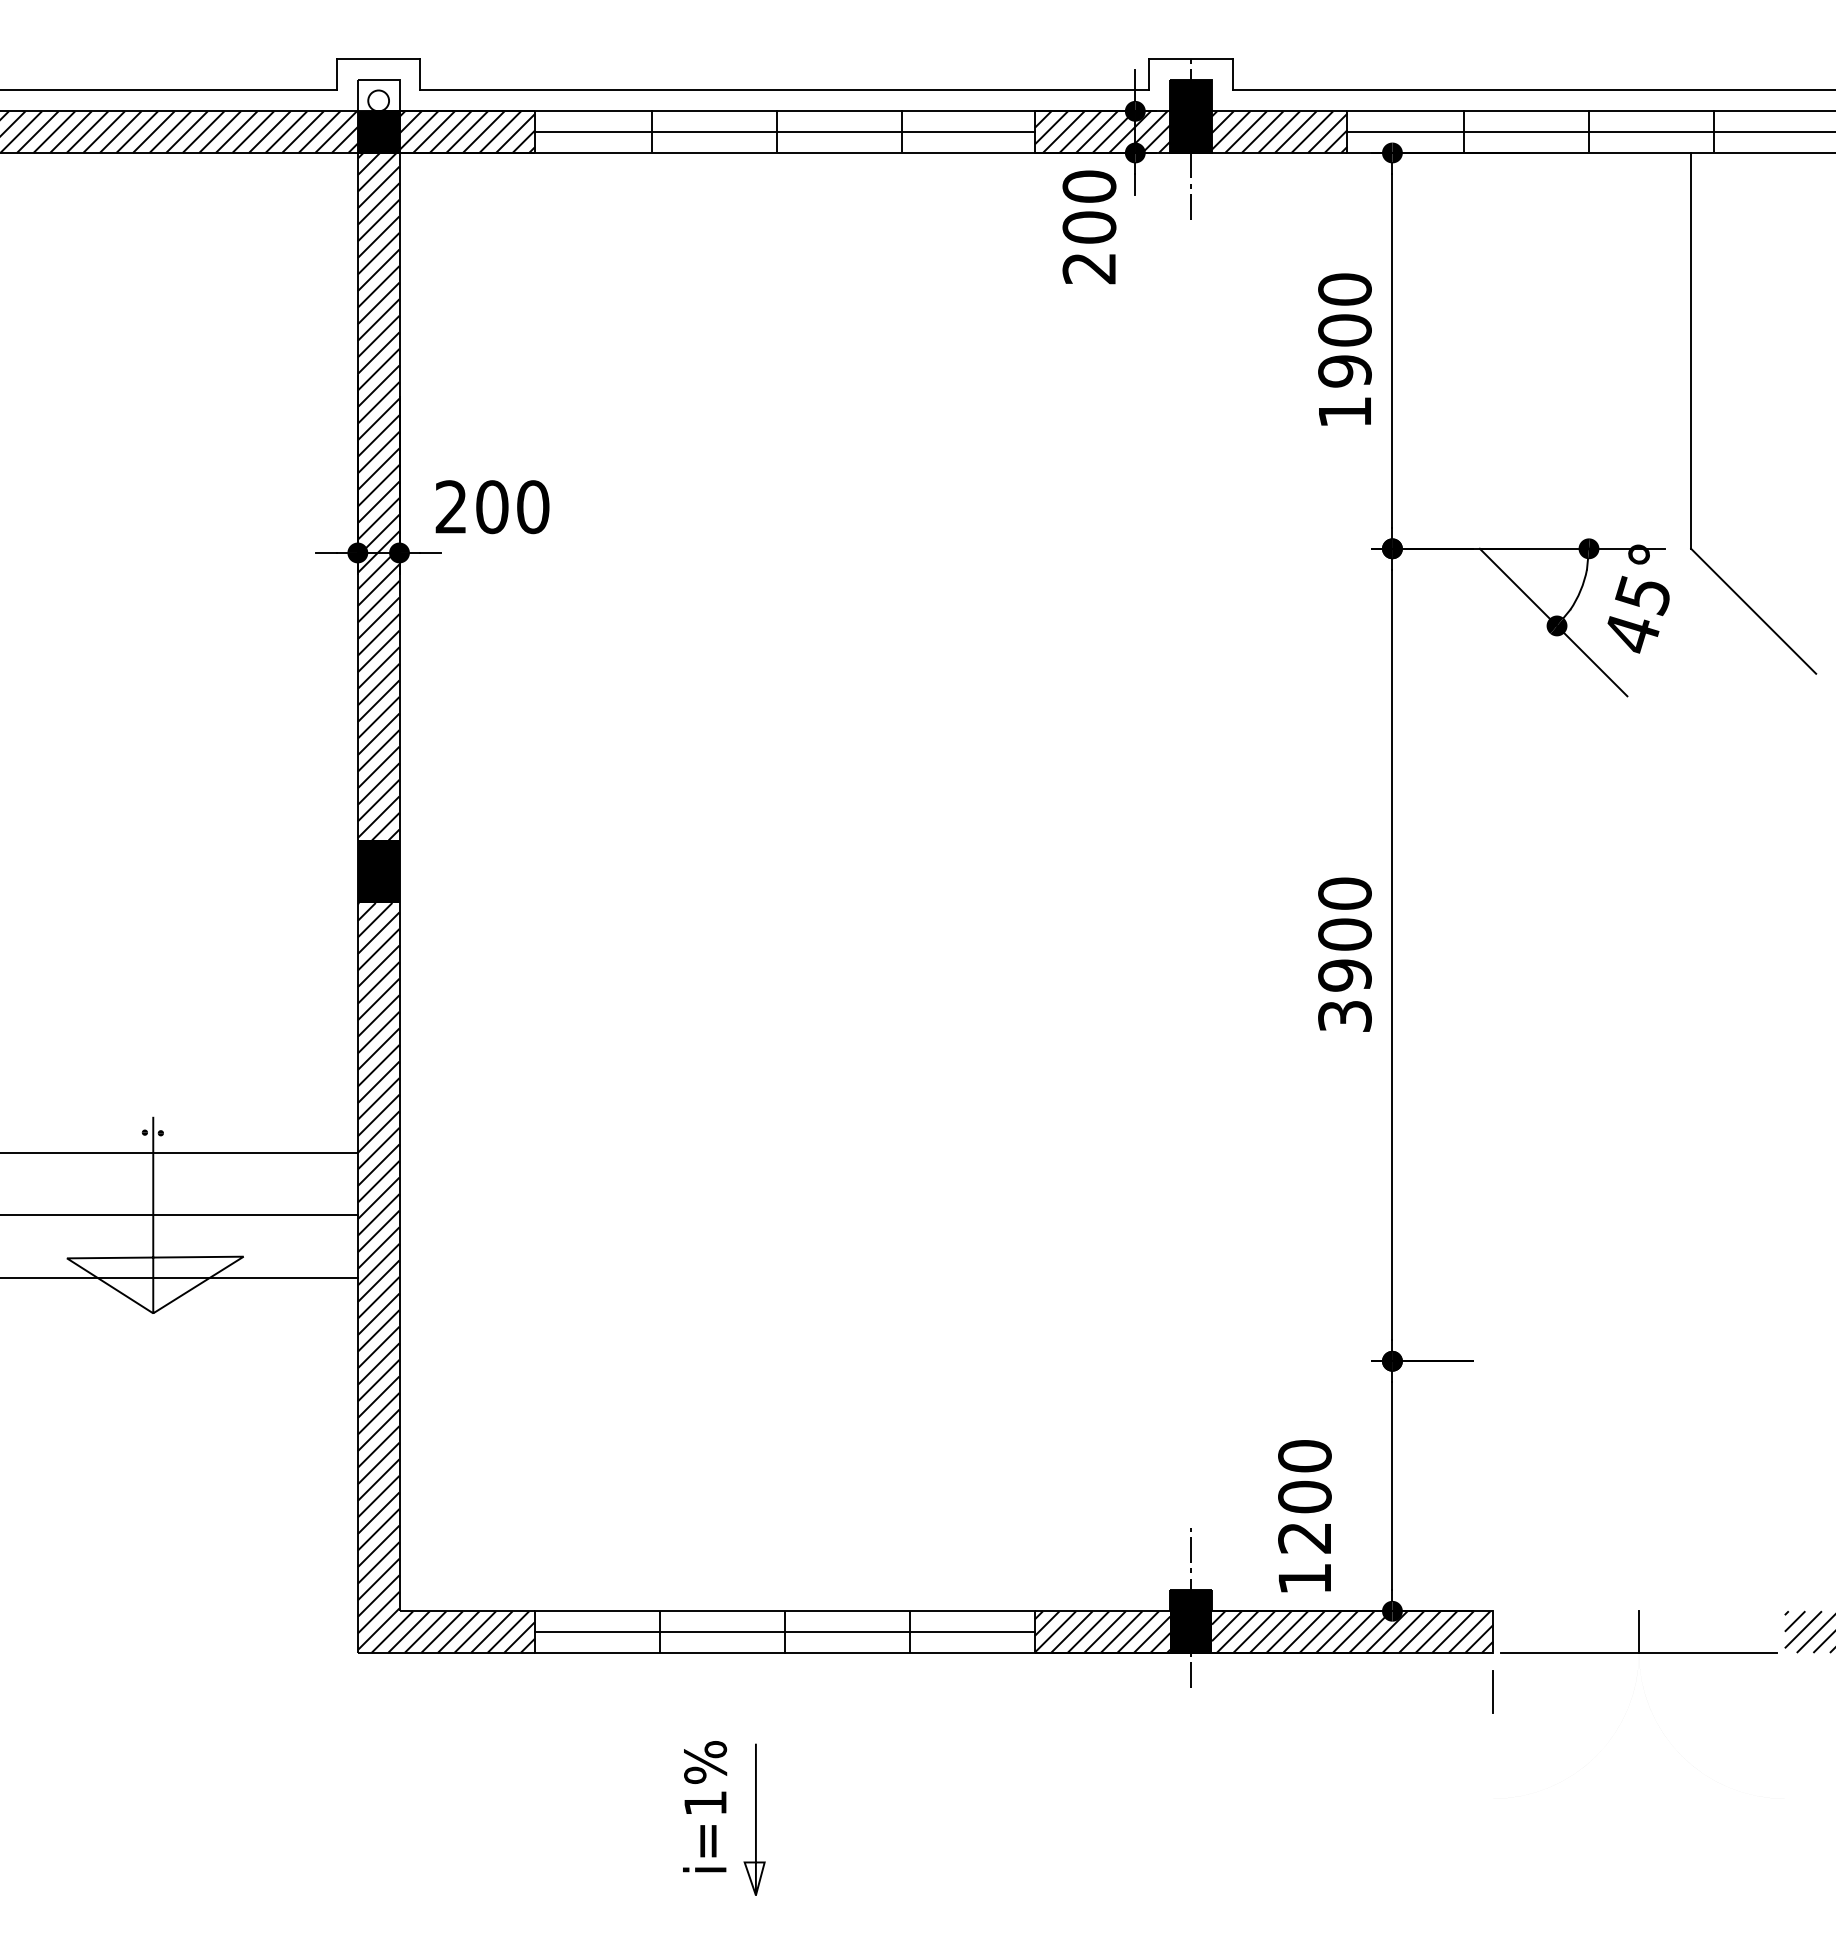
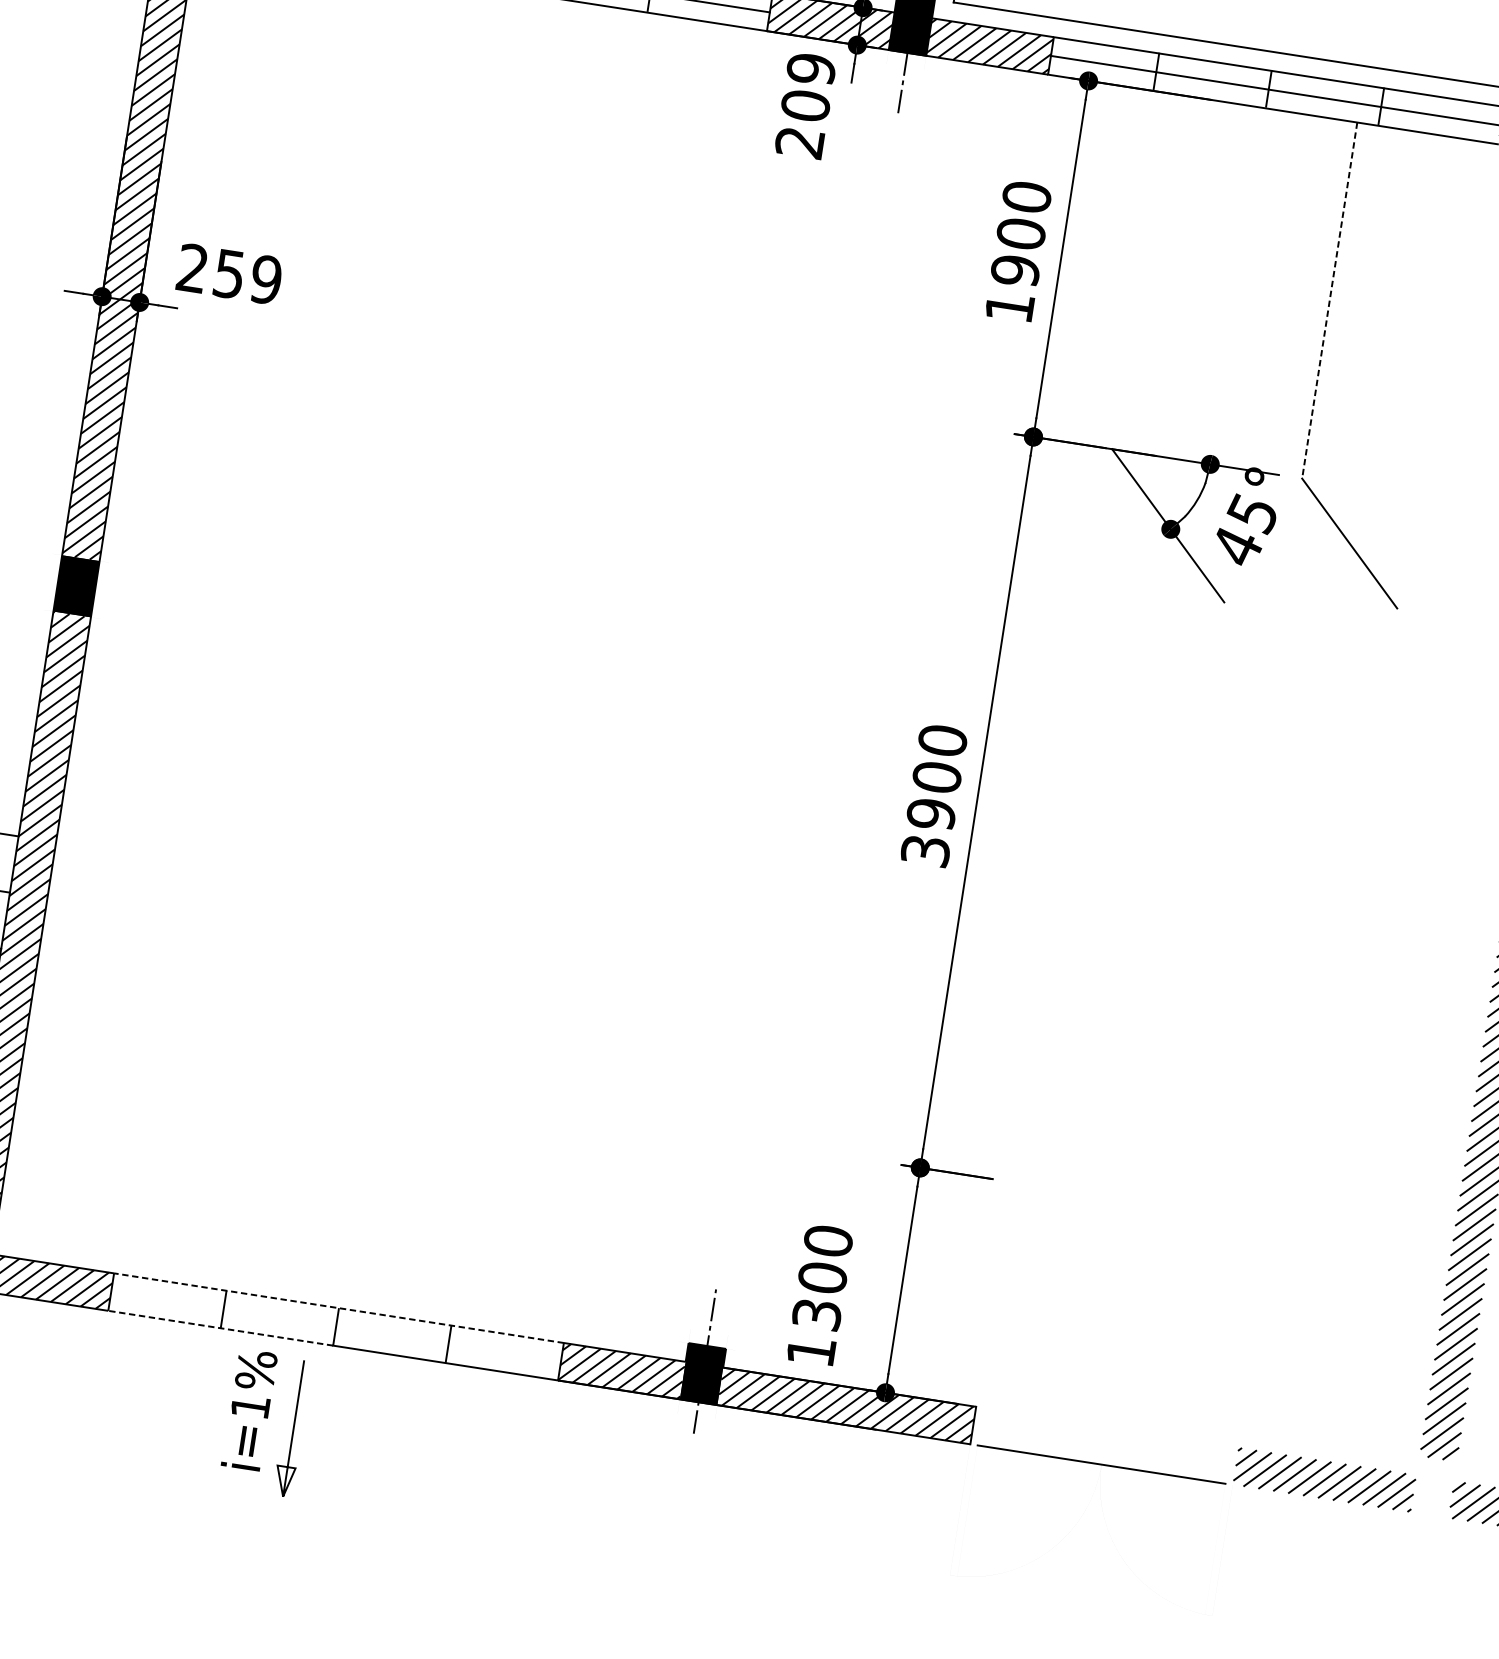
text: (1089, 186) -> (811, 68), 200 -> 209
line: (1691, 350) -> (1330, 300), solid -> dashed
text: (512, 507) -> (247, 277), 200 -> 259
text: (1304, 1537) -> (816, 1314), 1200 -> 1300
line: (784, 1611) -> (338, 1308), solid -> dashed
line: (1639, 1631) -> (1104, 1445), removed
line: (784, 1632) -> (335, 1327), removed
line: (659, 1652) -> (220, 1327), solid -> dashed
line: (1493, 1691) -> (965, 1479), removed
part: (724, 1818) -> (265, 1423), moved

